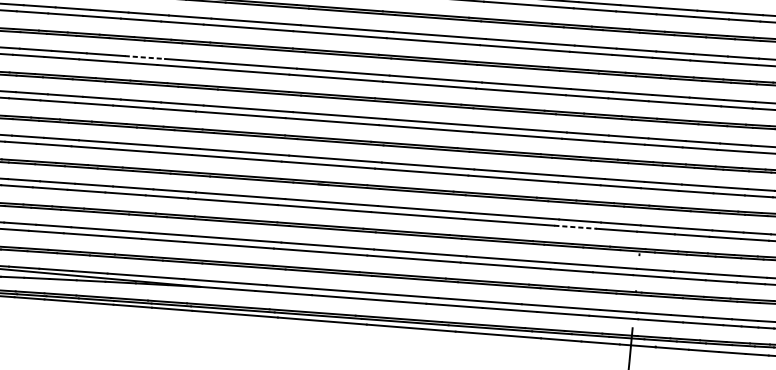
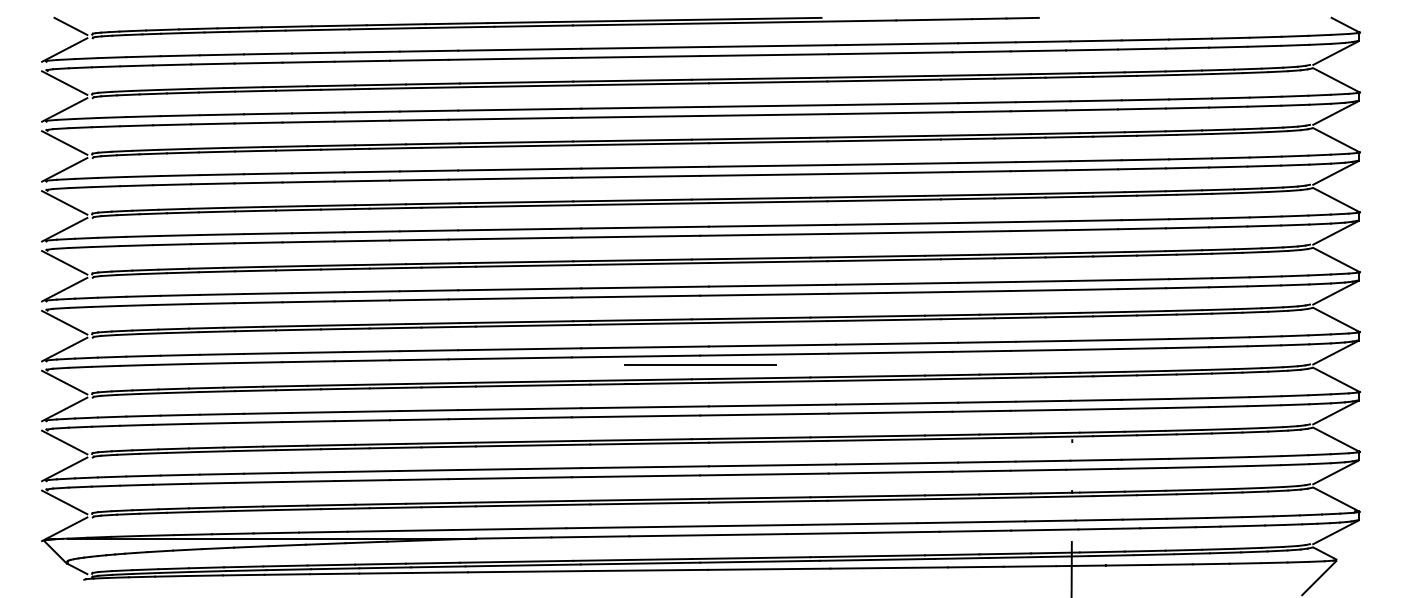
line: (145, 57) -> (372, 231), dashed -> solid
line: (373, 175) -> (699, 365), added
line: (575, 227) -> (981, 411), dashed -> solid

